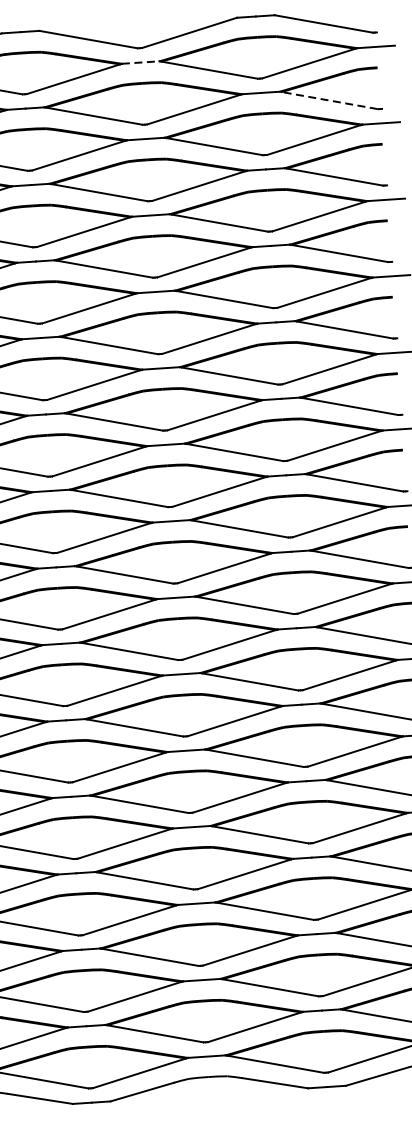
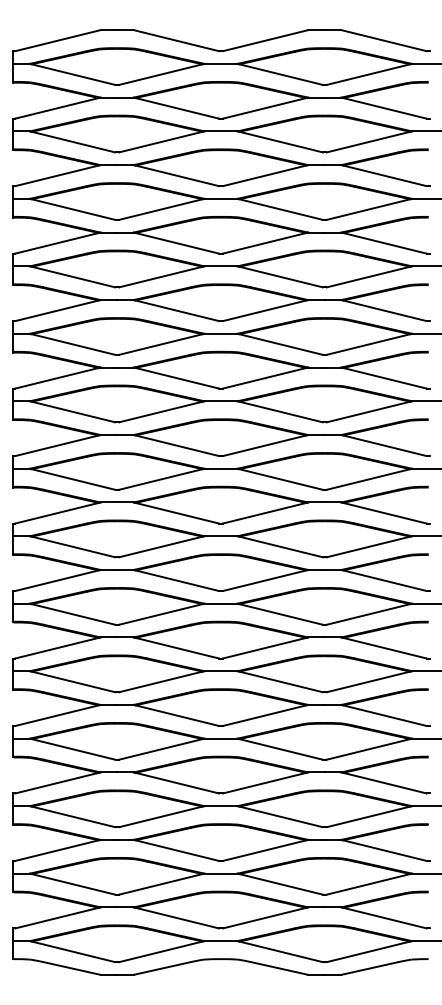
line: (140, 62) -> (220, 63), dashed -> solid
line: (328, 100) -> (383, 108), dashed -> solid

